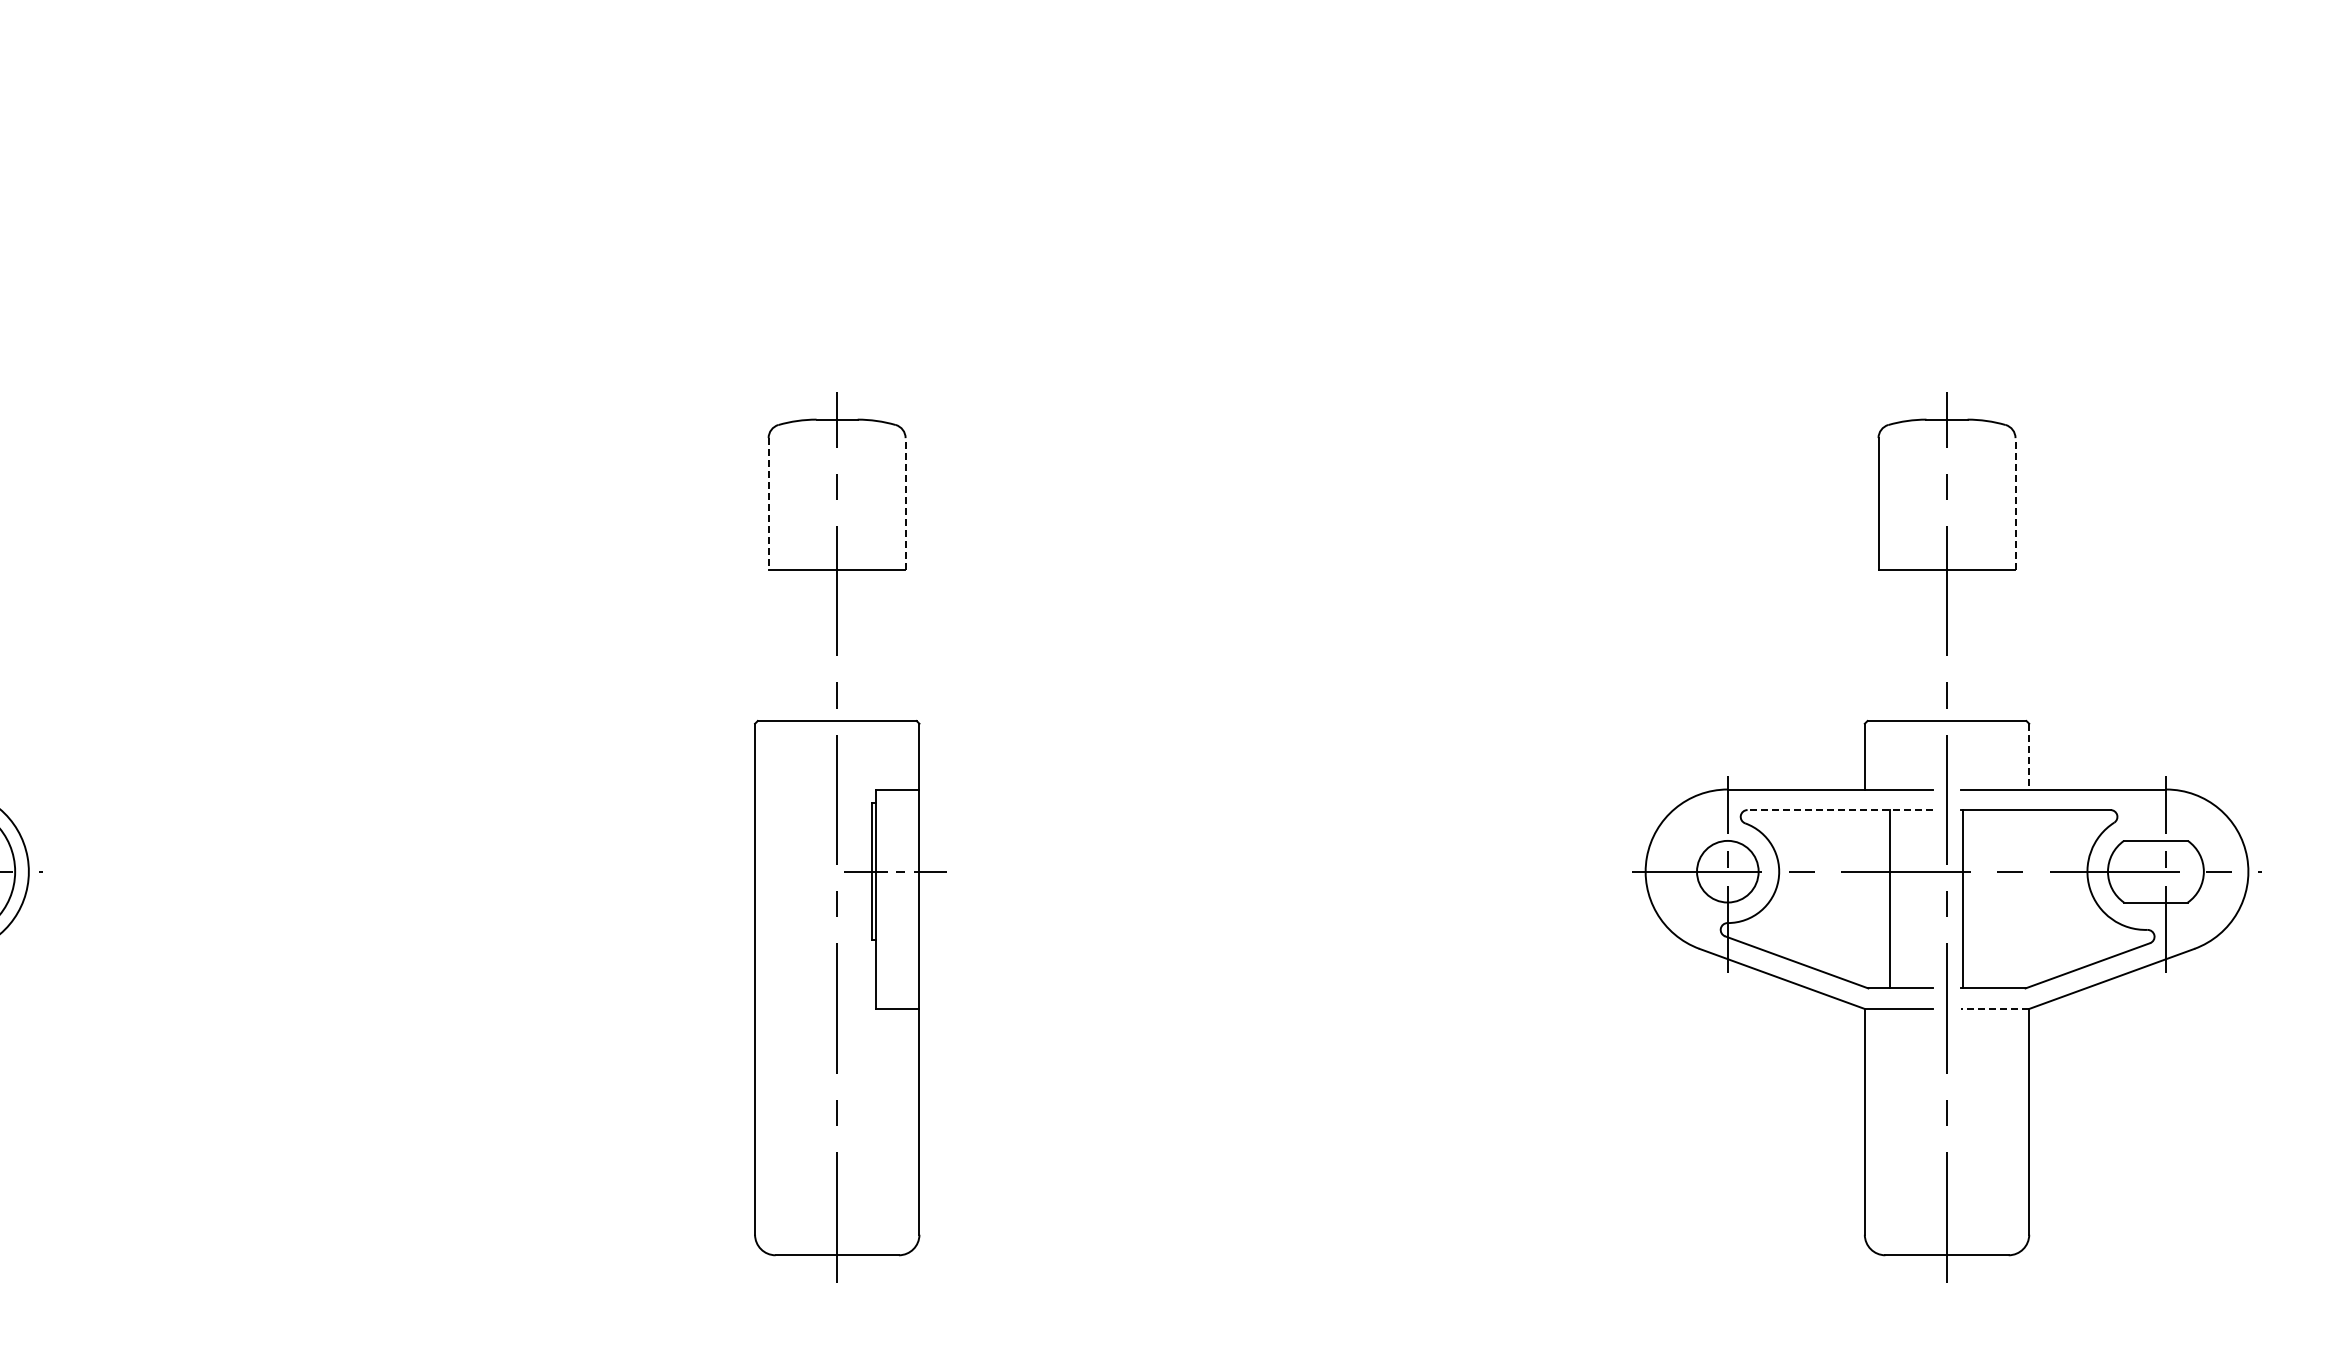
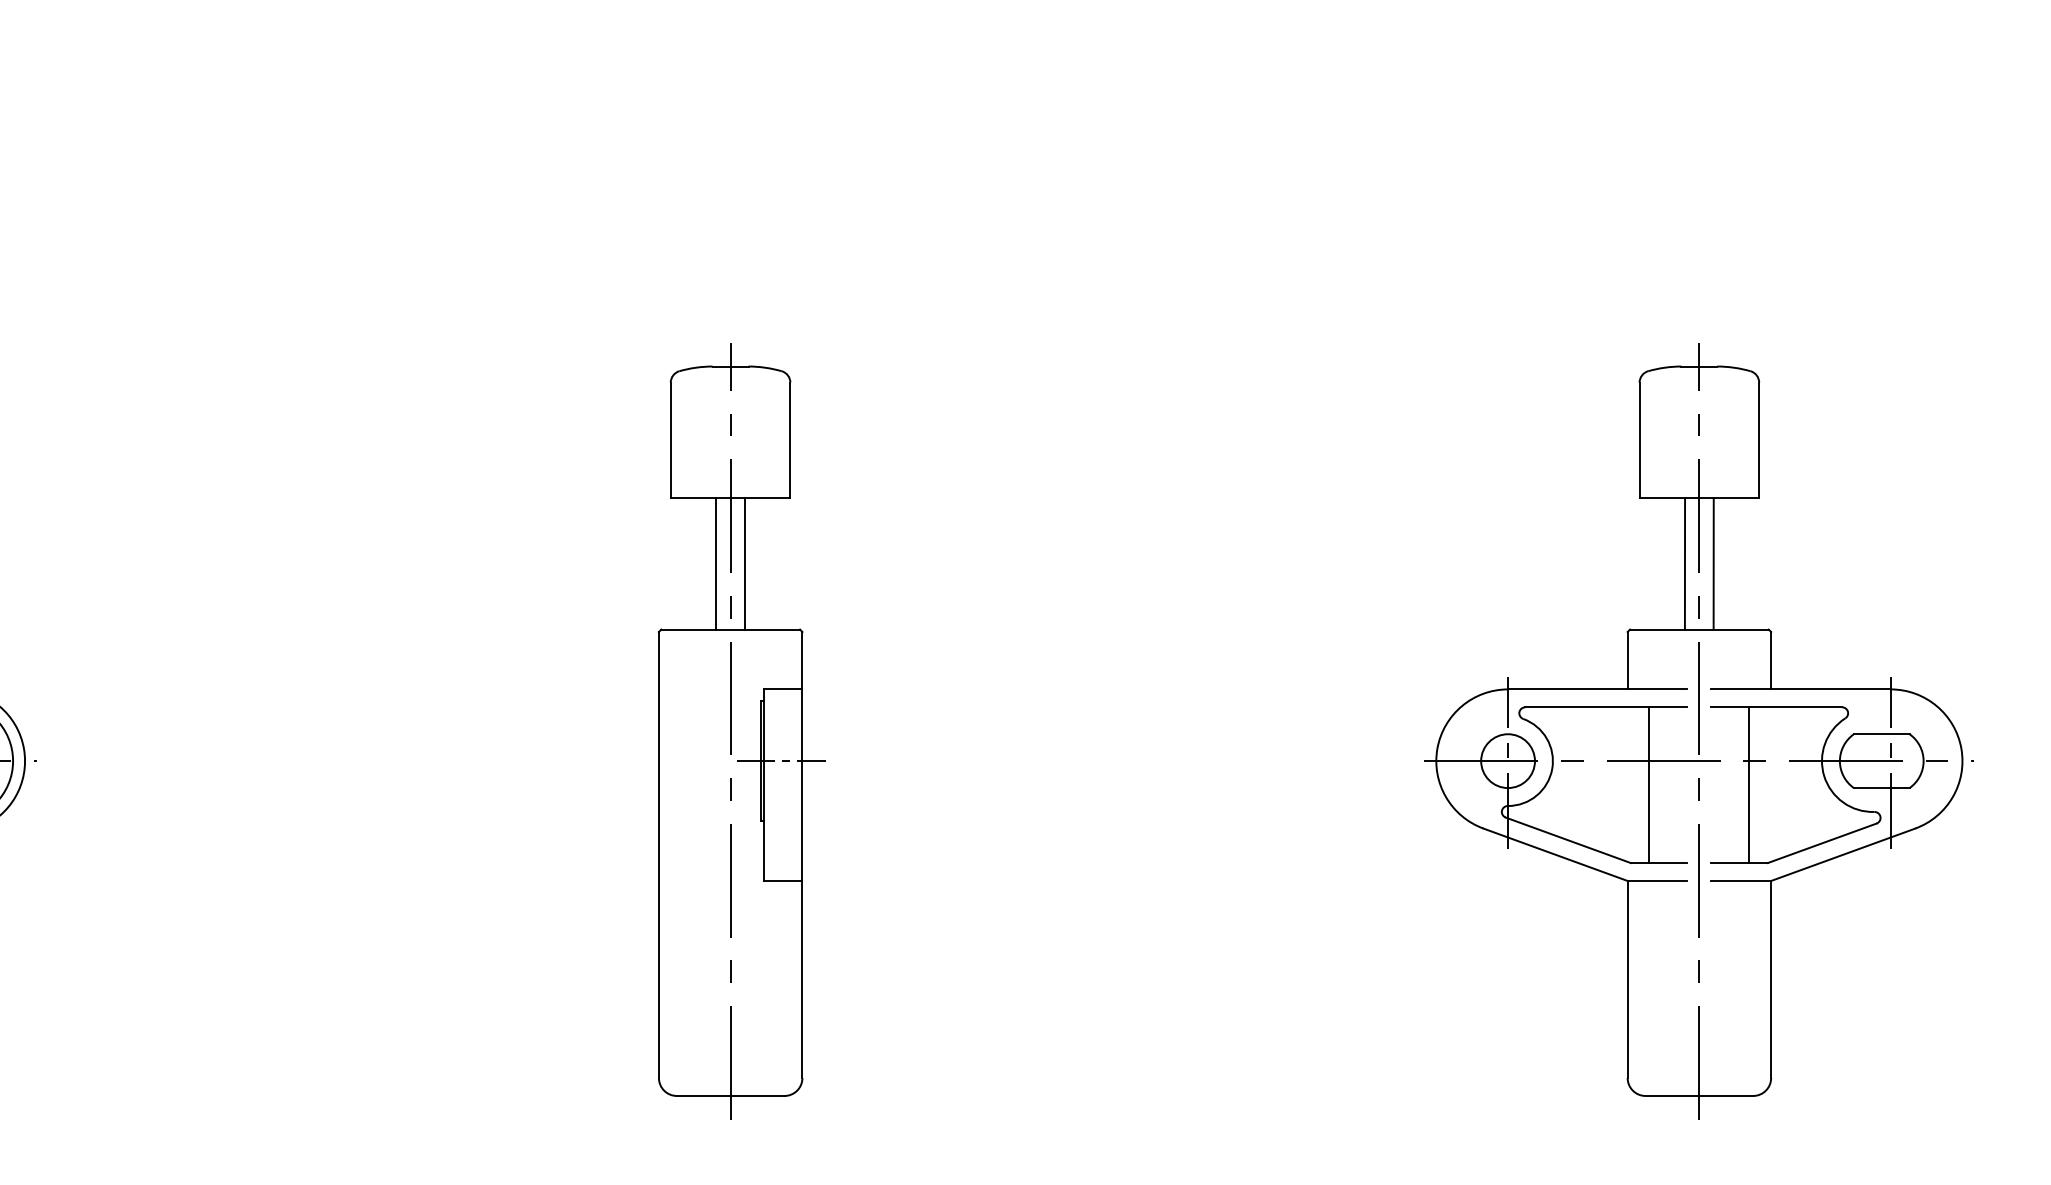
line: (905, 503) -> (790, 439), dashed -> solid
line: (2015, 503) -> (1759, 439), dashed -> solid
line: (768, 504) -> (670, 440), dashed -> solid
line: (820, 645) -> (716, 563), added
line: (853, 645) -> (744, 563), added
line: (1930, 645) -> (1684, 563), added
line: (1963, 645) -> (1713, 563), added
line: (2029, 756) -> (1771, 660), dashed -> solid
line: (1840, 810) -> (1606, 707), dashed -> solid
line: (1963, 899) -> (1749, 785), moved
line: (1994, 1008) -> (1740, 880), dashed -> solid

